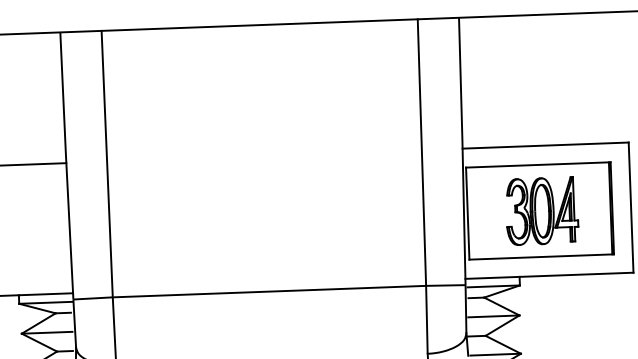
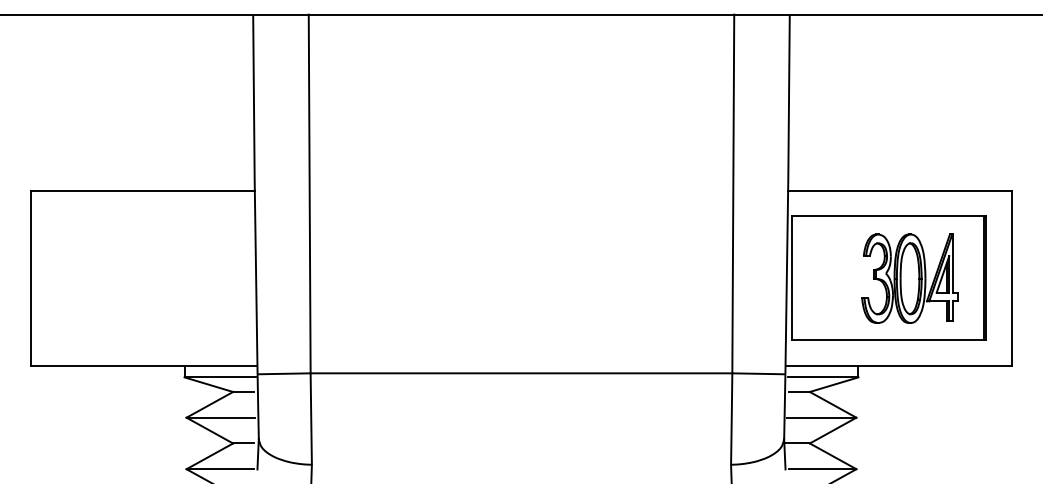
part: (541, 211) -> (909, 278), moved

